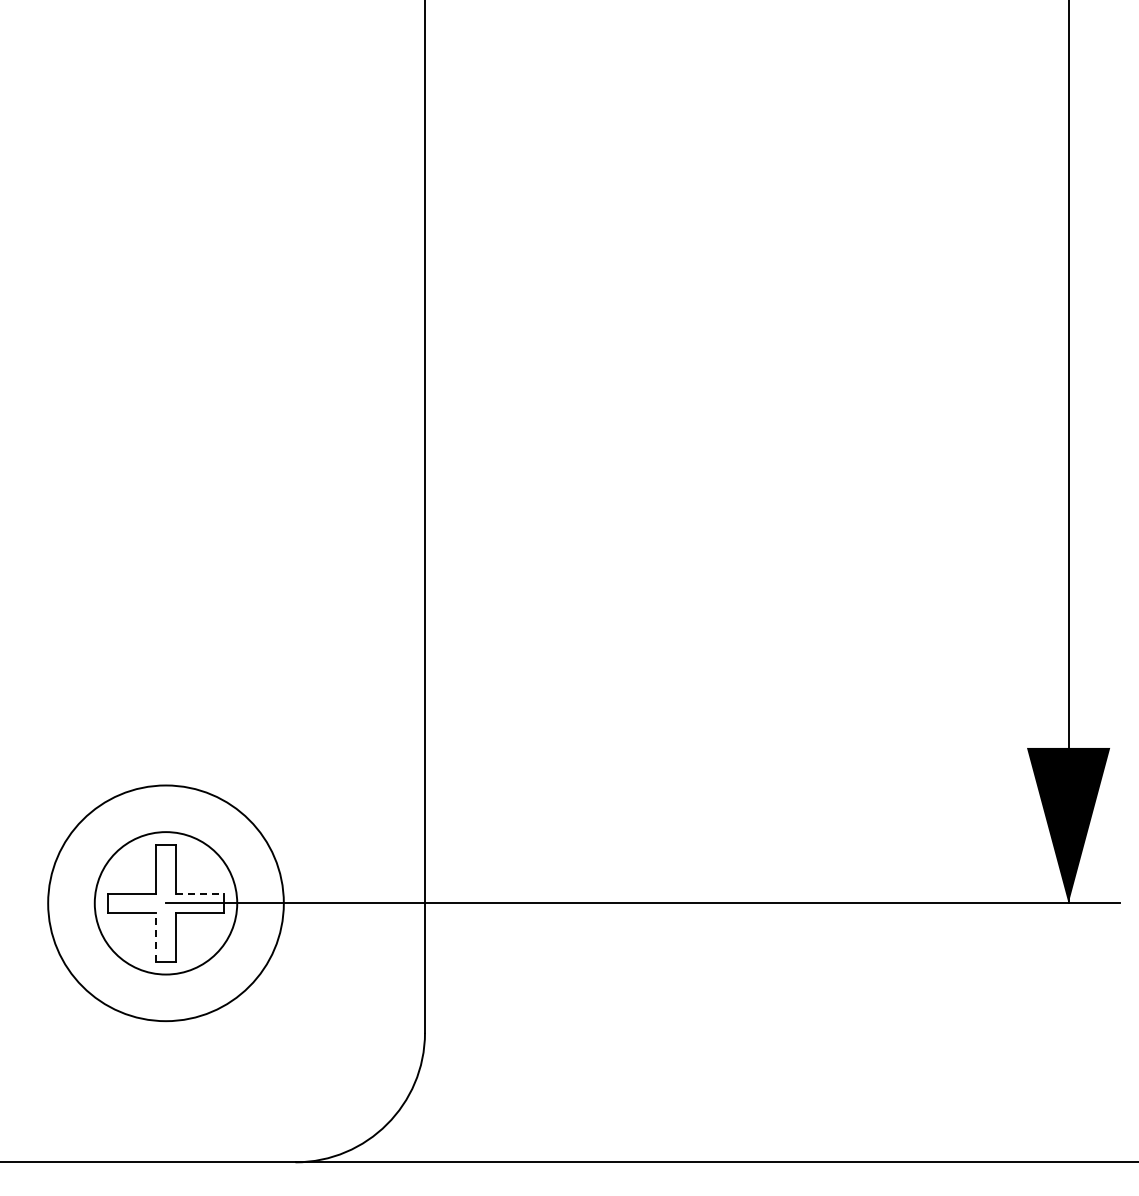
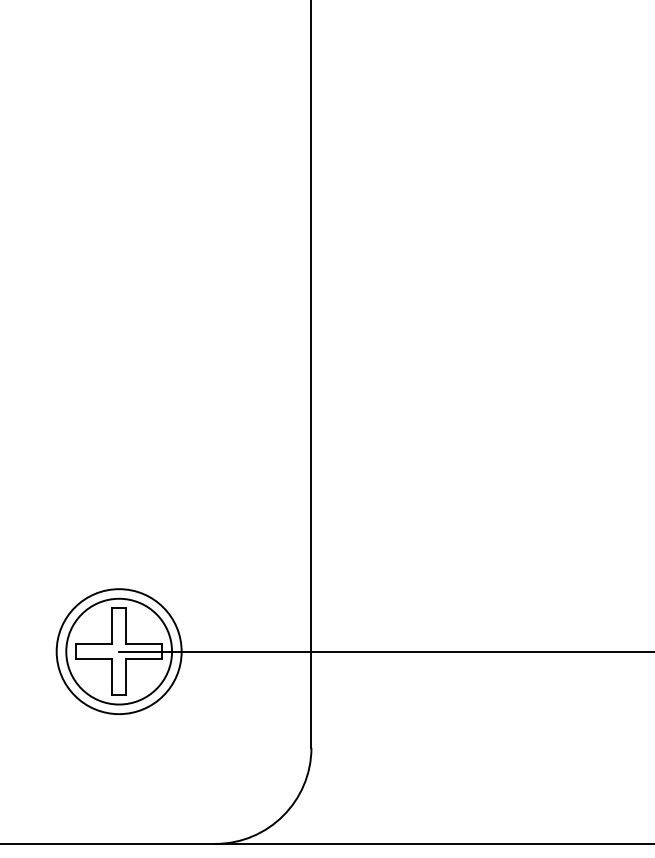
line: (200, 893) -> (144, 644), dashed -> solid
circle: (165, 903) -> (118, 651), size x0.71
line: (156, 936) -> (112, 676), dashed -> solid

